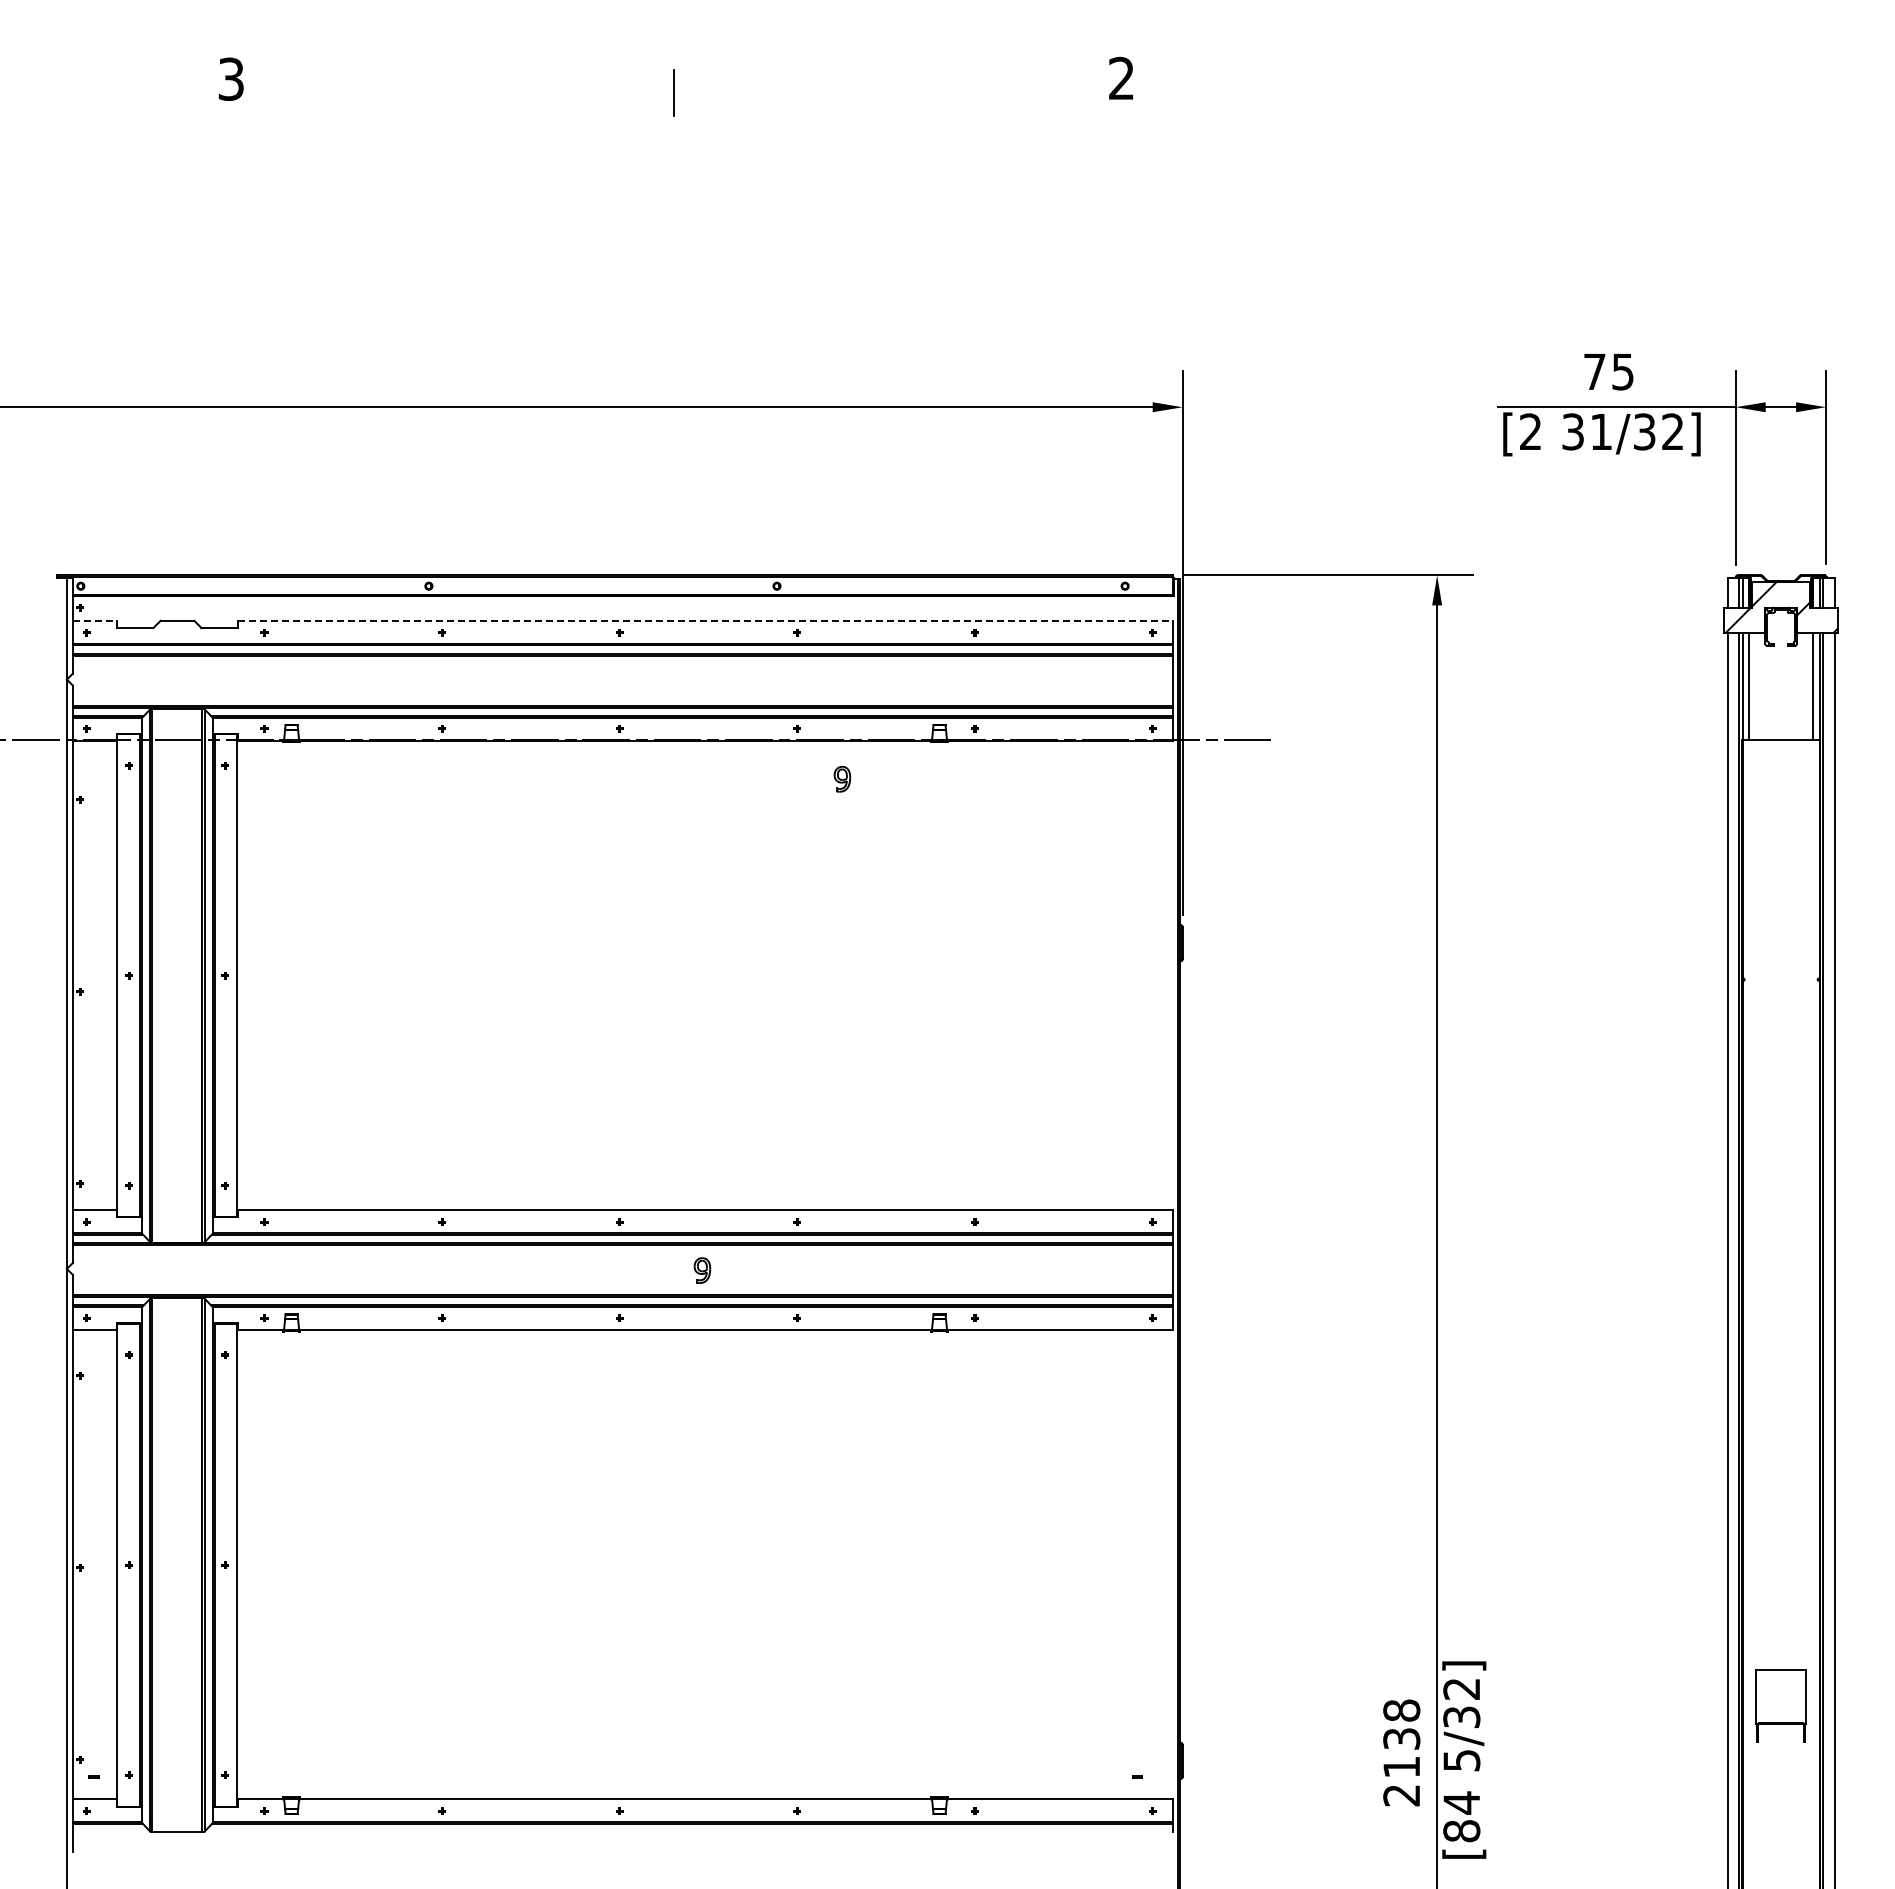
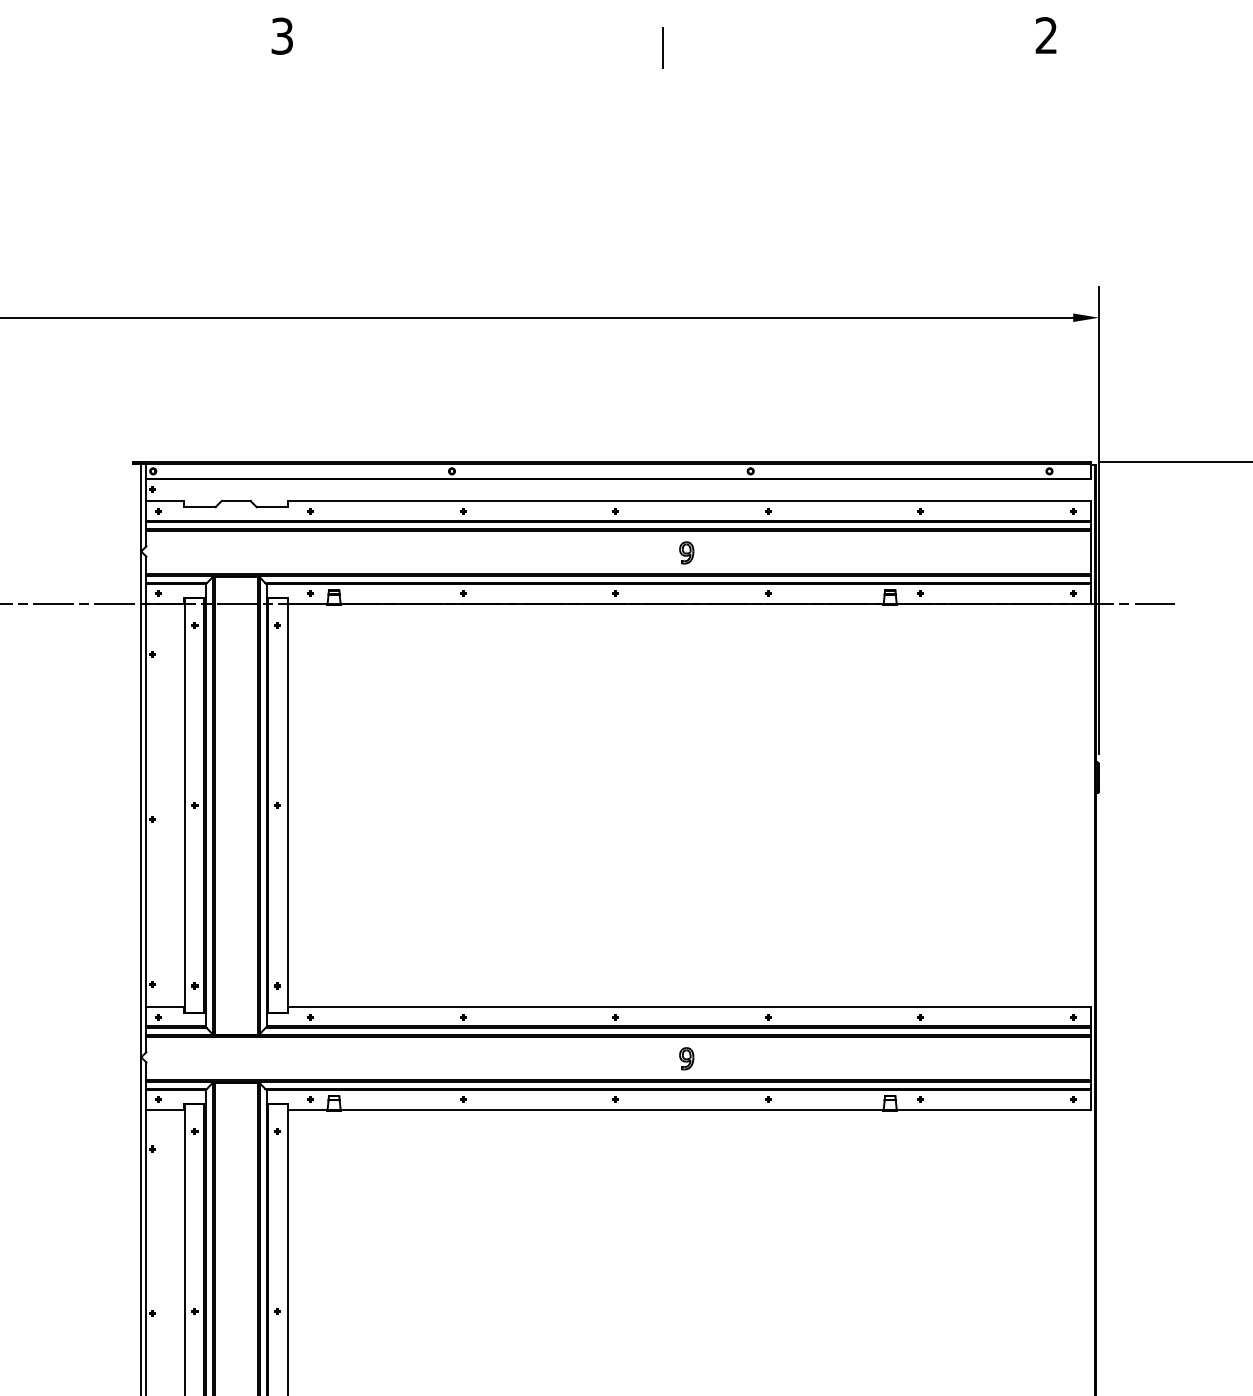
line: (94, 620) -> (164, 500), dashed -> solid
line: (705, 620) -> (689, 500), dashed -> solid
part: (842, 778) -> (686, 552), moved

